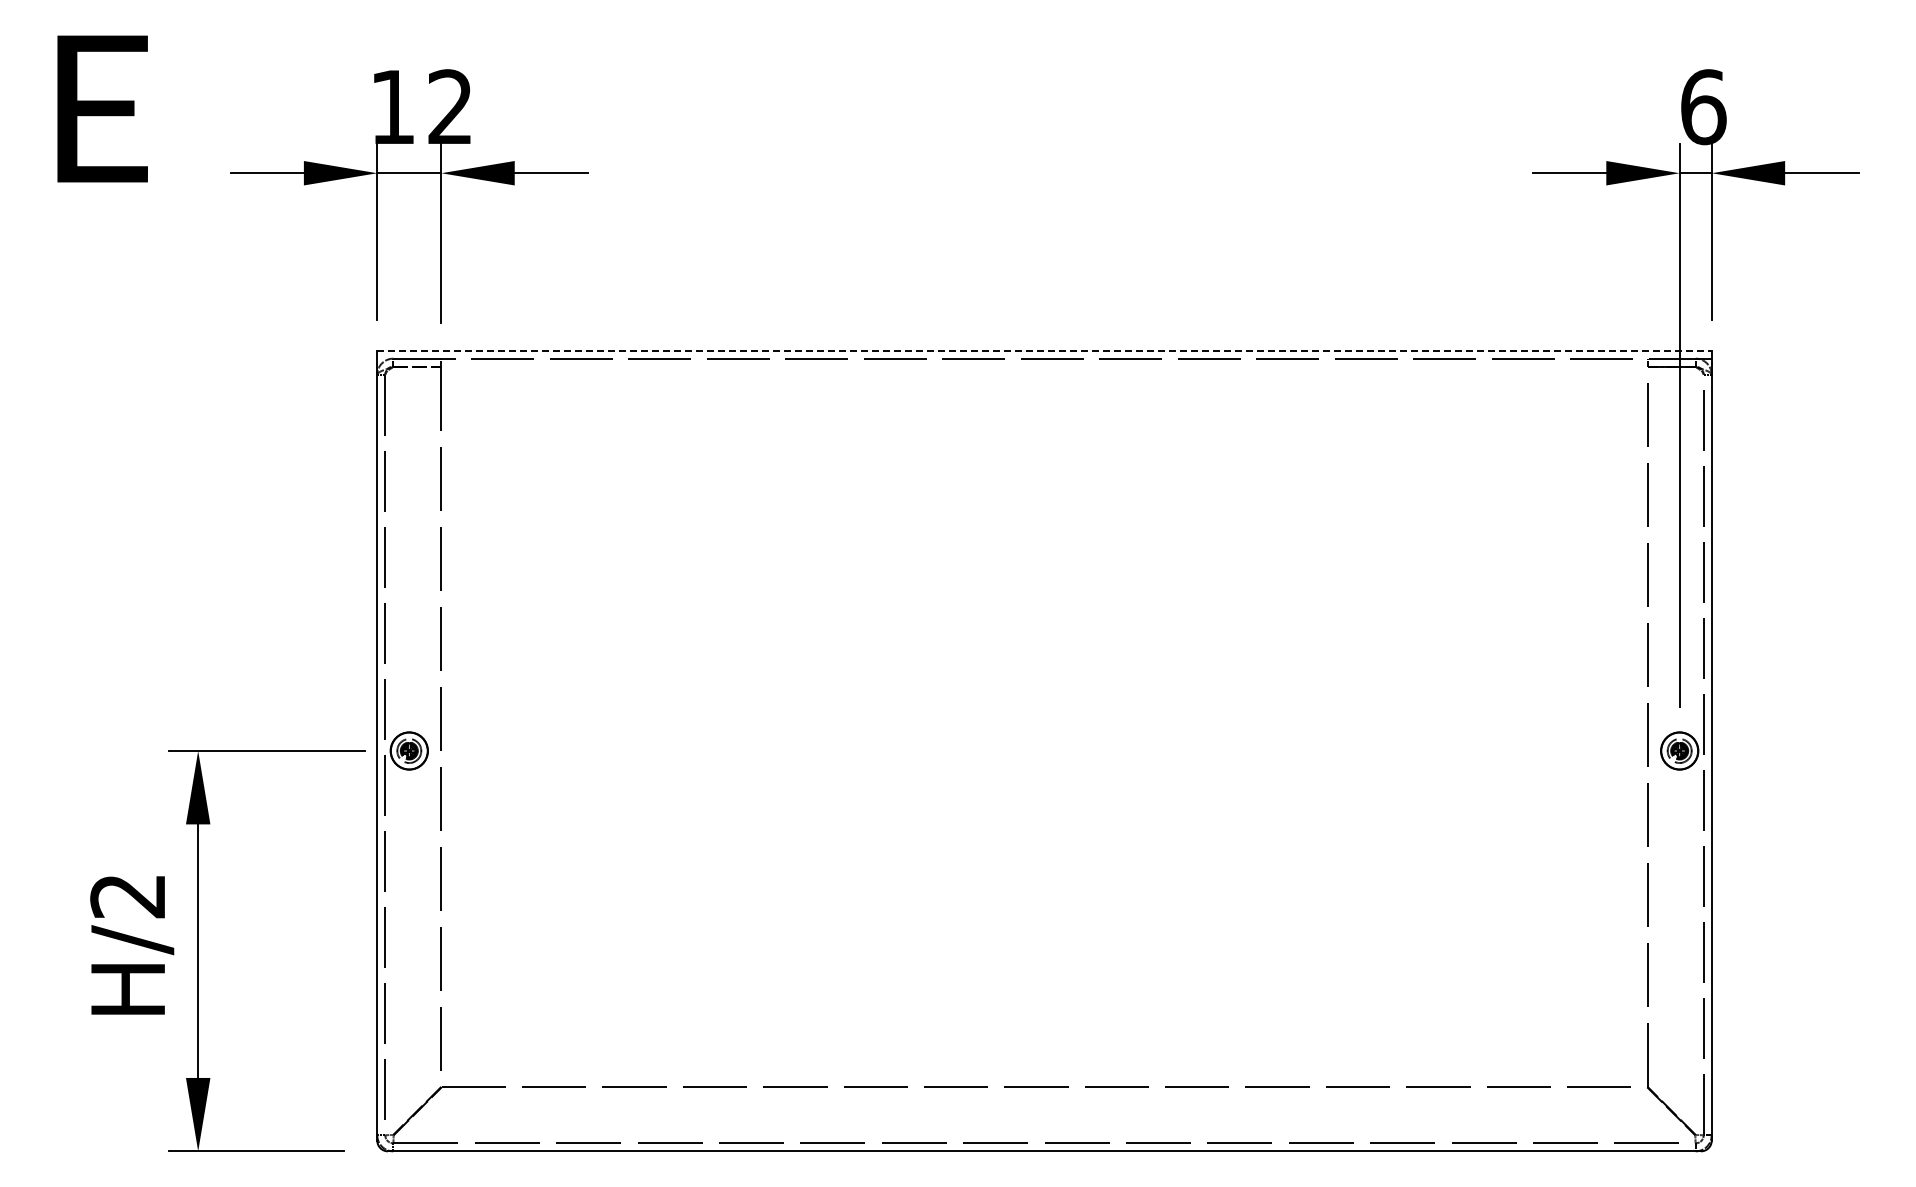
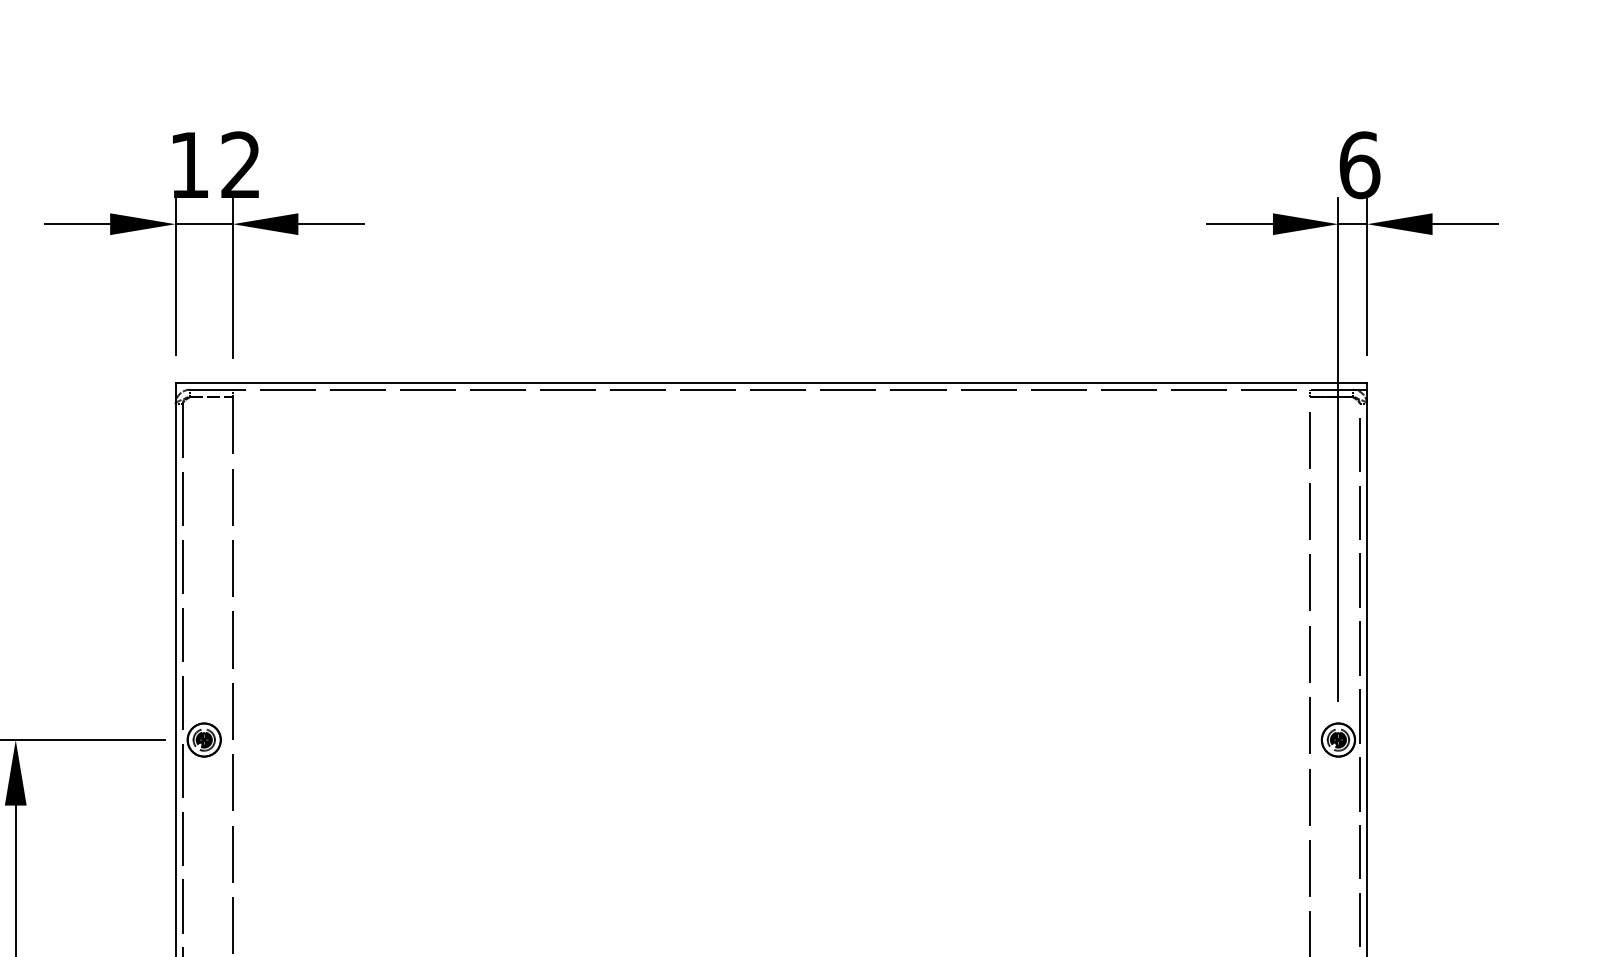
line: (1045, 350) -> (772, 382), dashed -> solid

